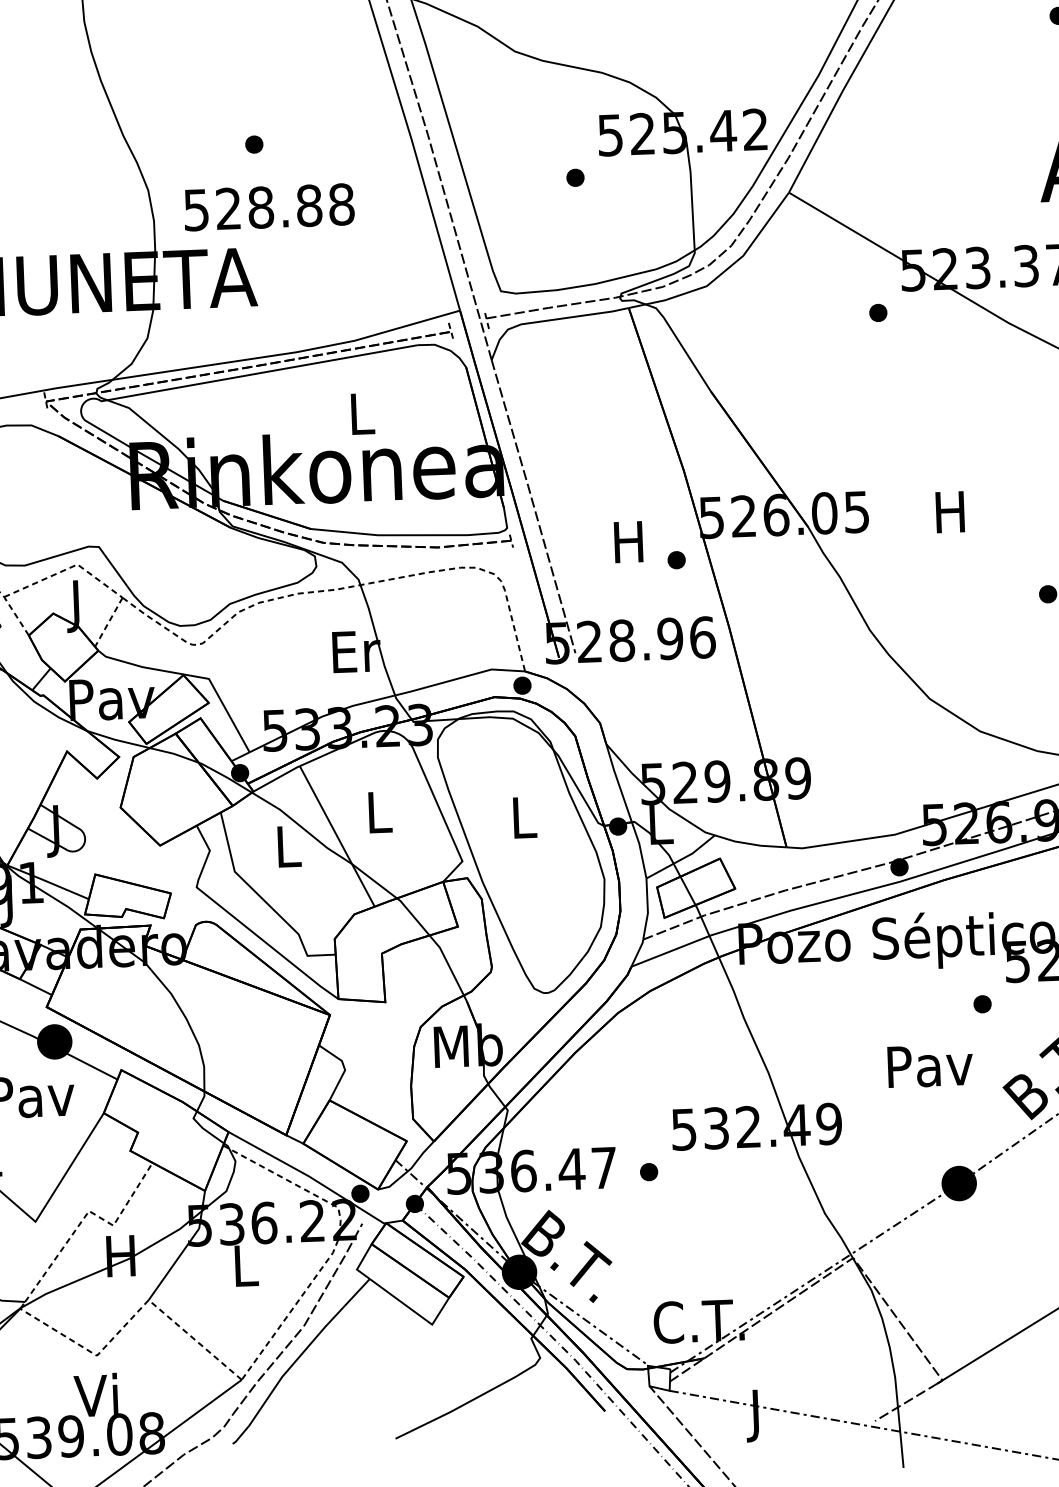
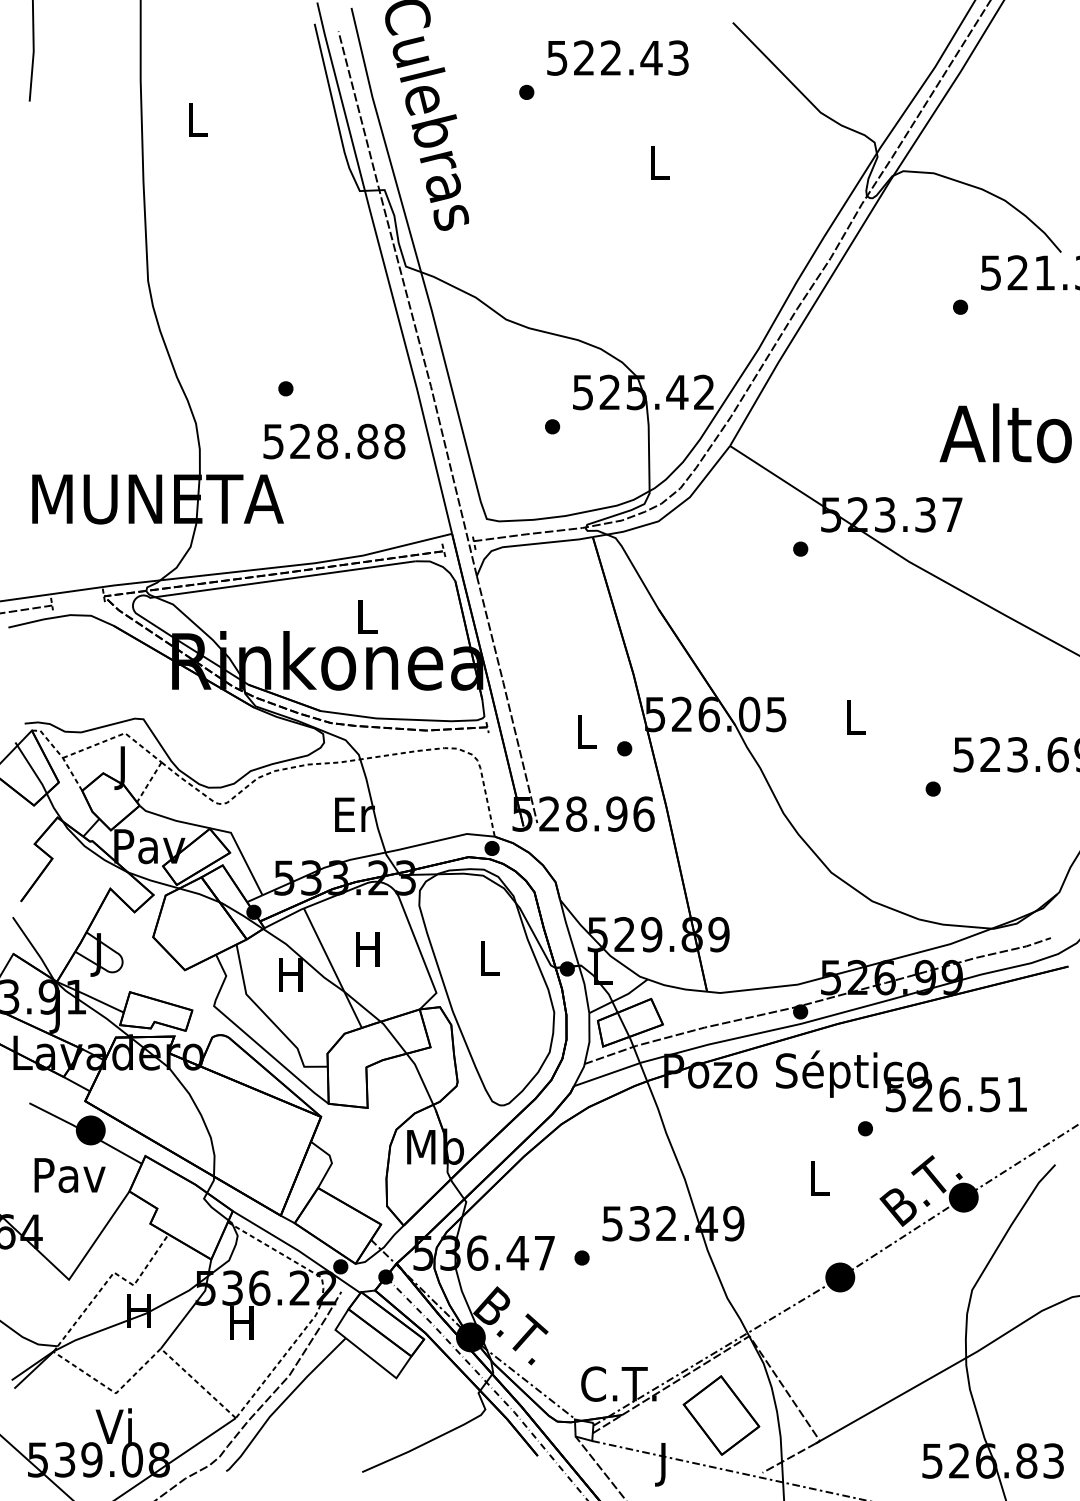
text: (269, 207) -> (334, 441), moved
text: (950, 512) -> (854, 717), H -> L
text: (627, 541) -> (584, 731), H -> L
text: (377, 812) -> (367, 949), L -> H
text: (286, 845) -> (290, 974), L -> H
text: (929, 1065) -> (819, 1178), Pav -> L
text: (244, 1265) -> (241, 1322), L -> H
part: (823, 1354) -> (721, 1415), added

